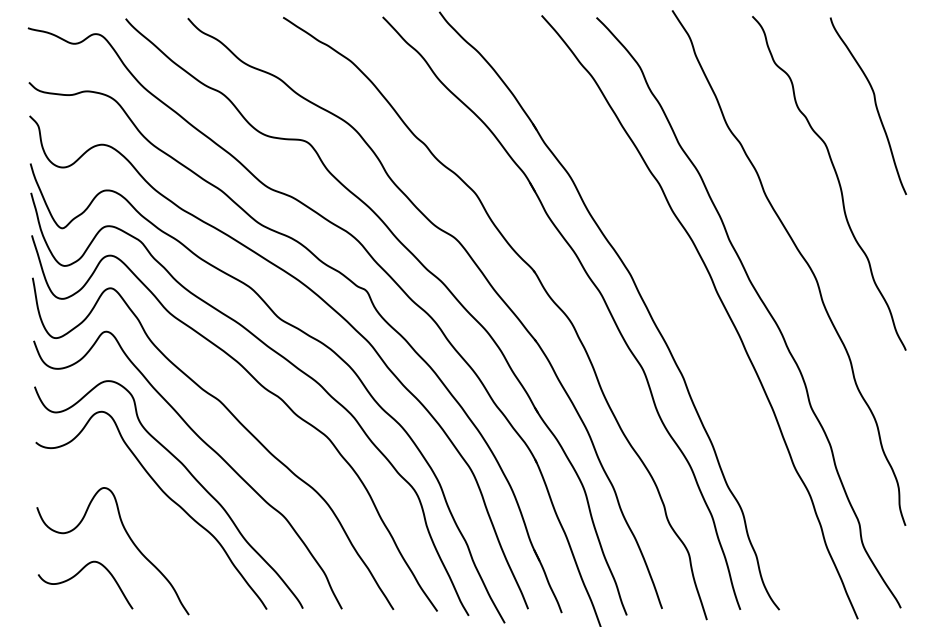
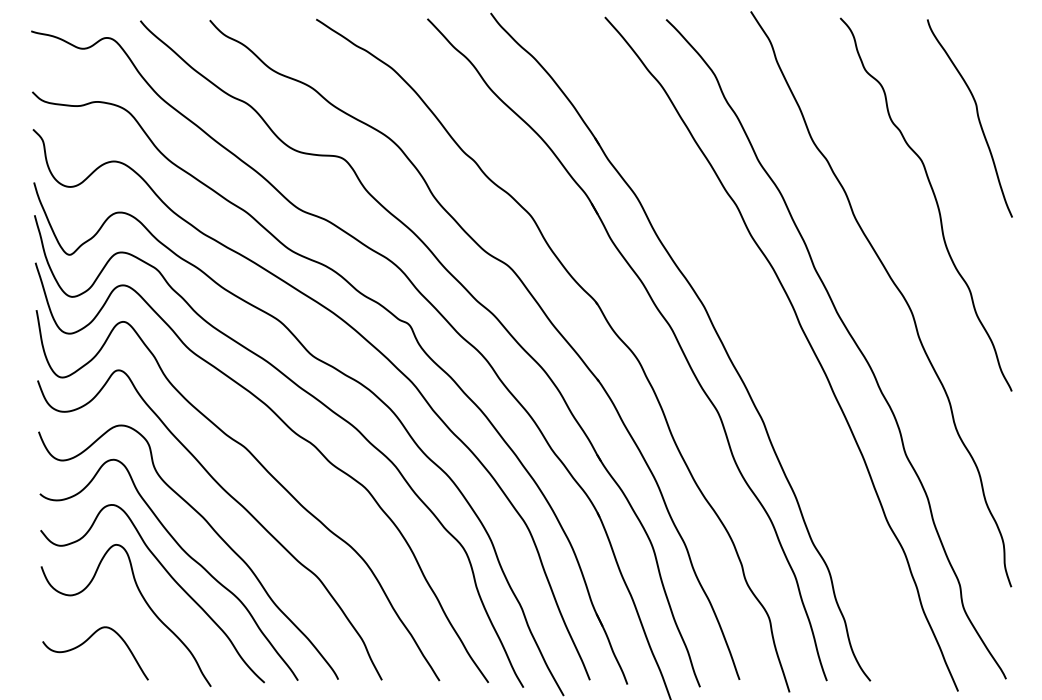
curve: (153, 518) -> (171, 578), added

